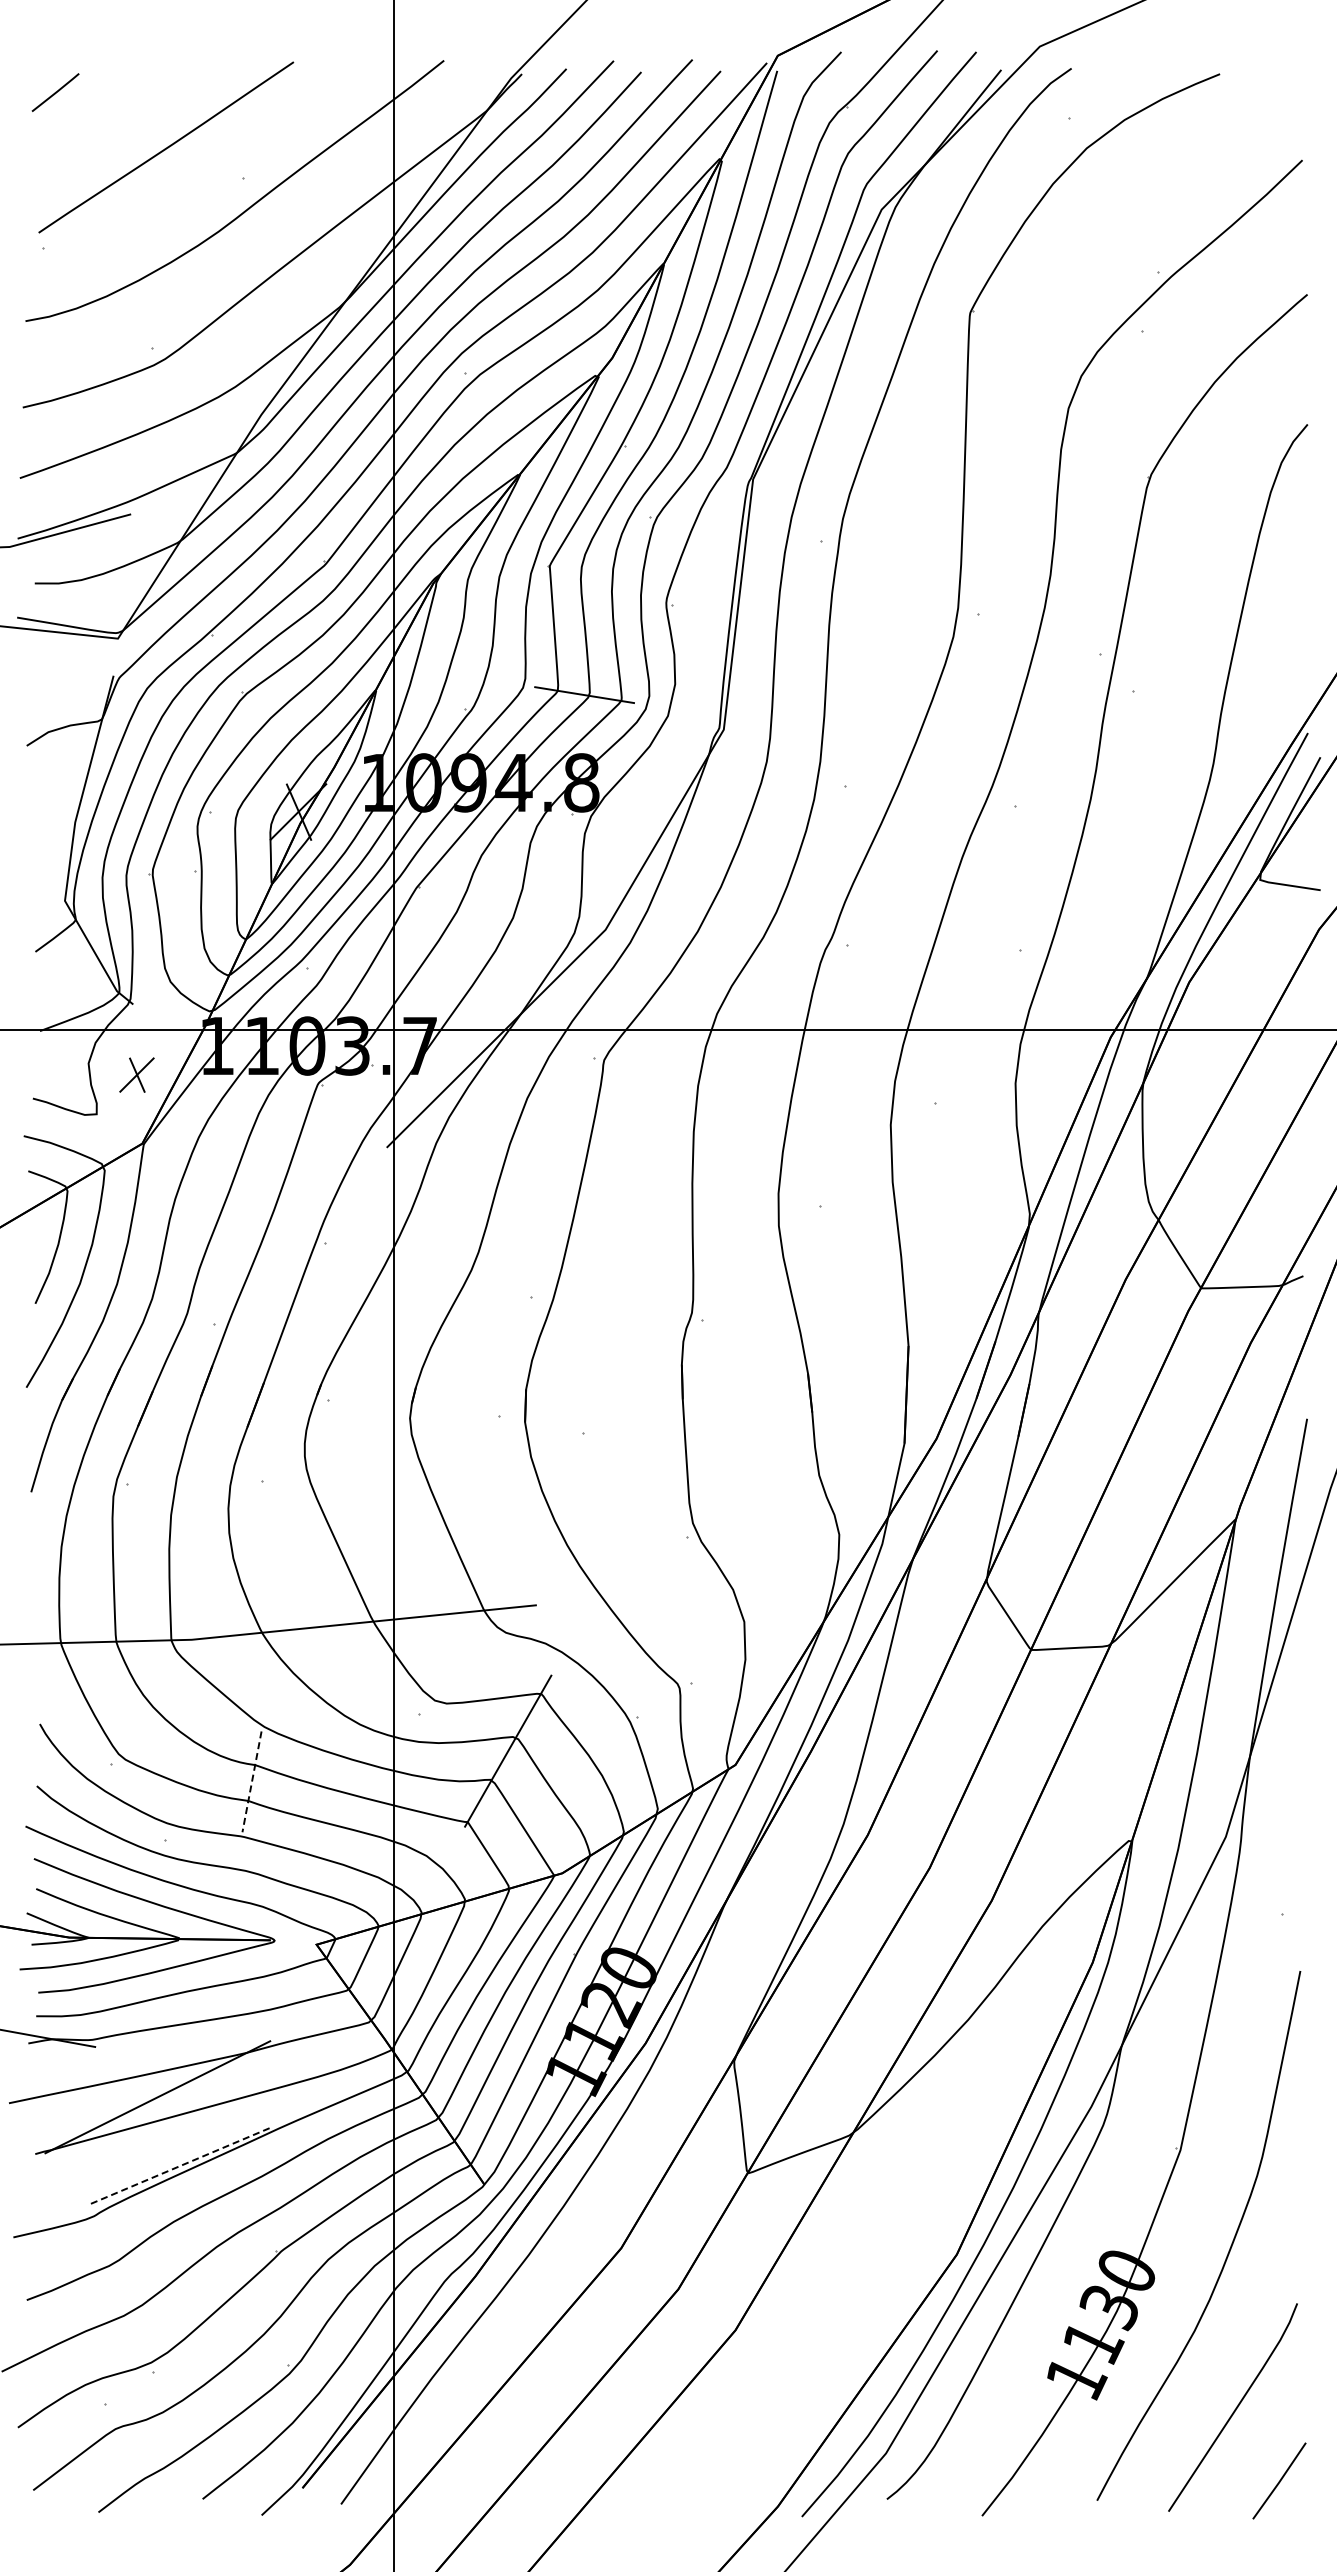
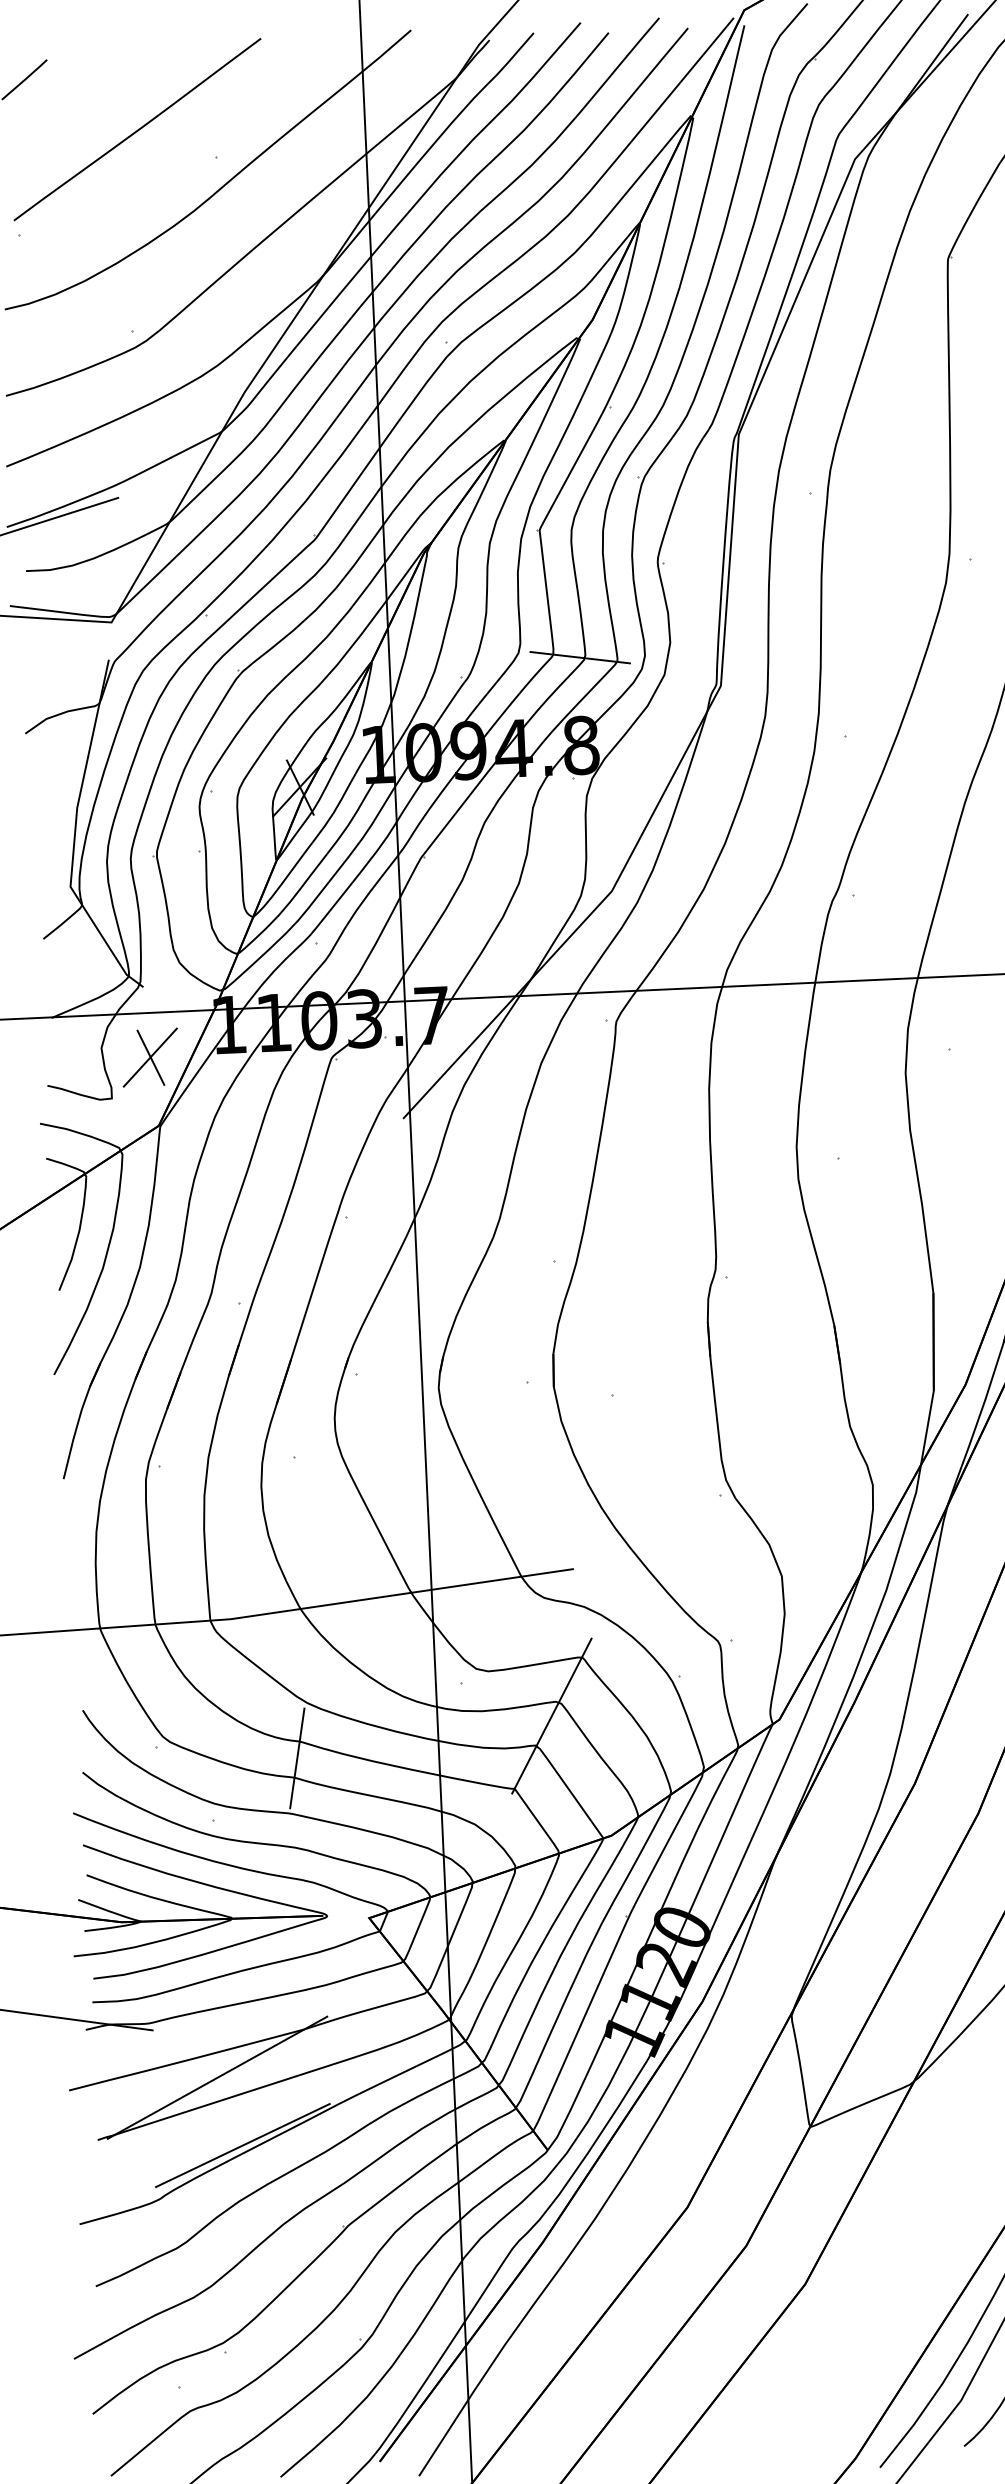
part: (136, 1074) -> (149, 1057), size x1.67
line: (251, 1782) -> (296, 1759), dashed -> solid
line: (179, 2166) -> (242, 2145), dashed -> solid

